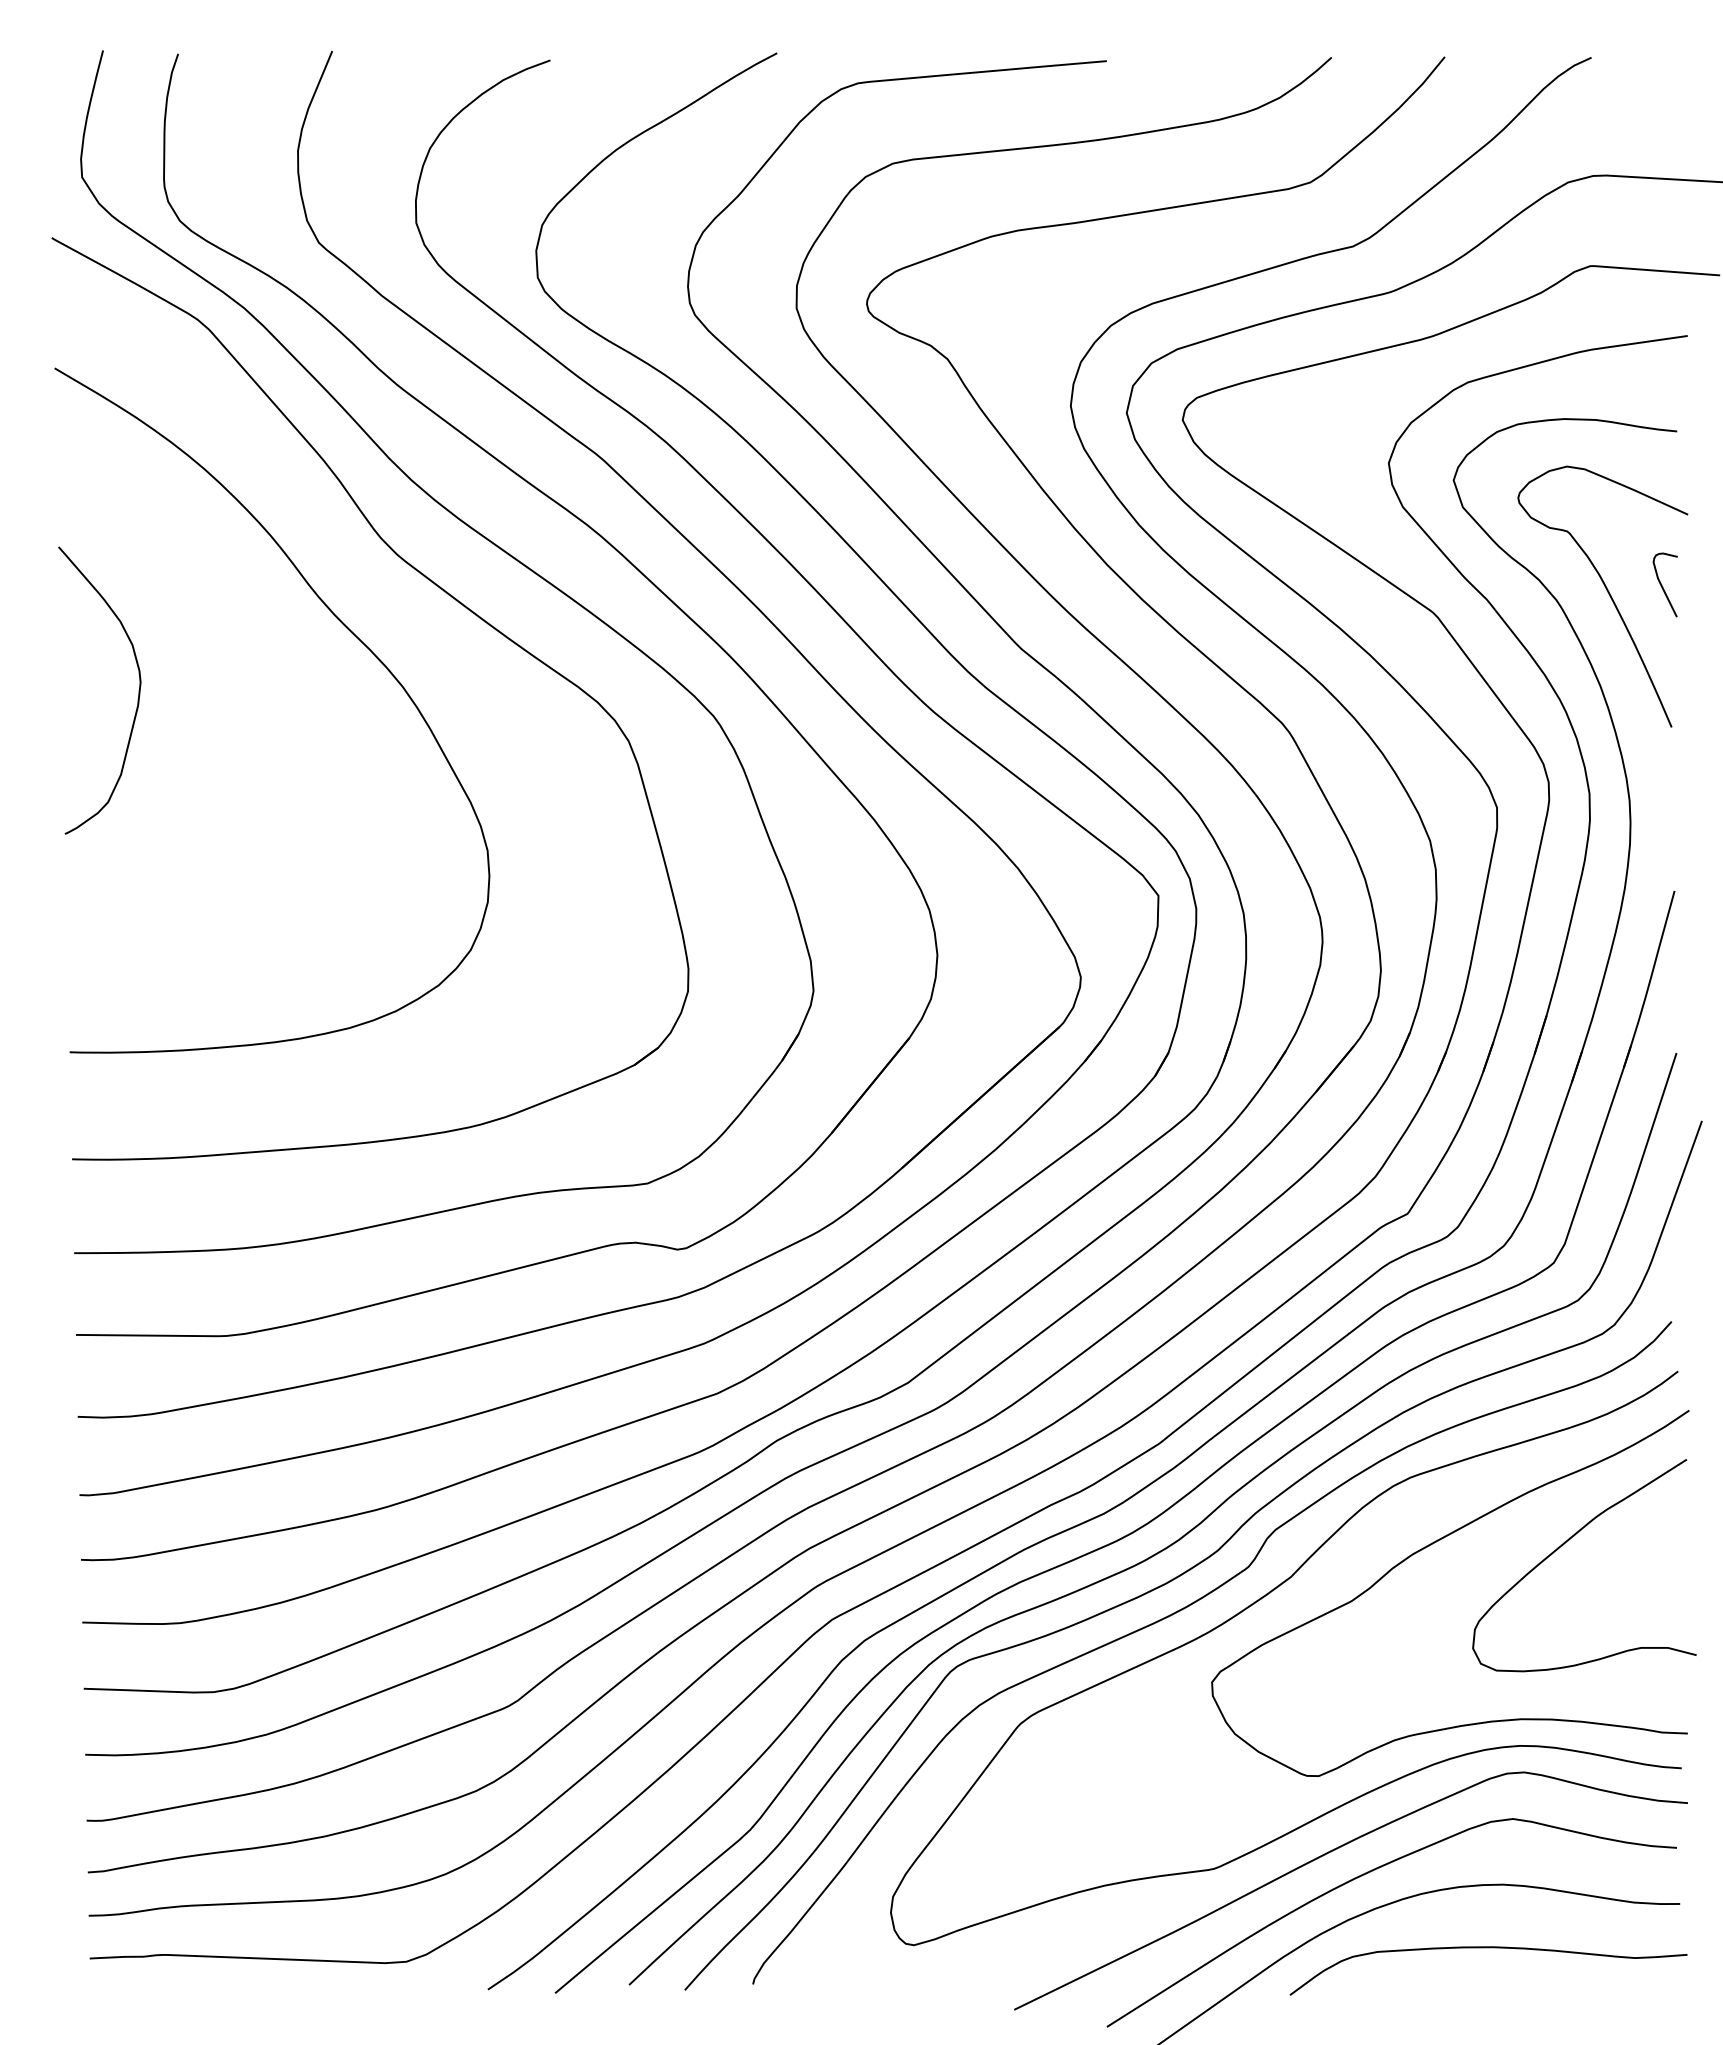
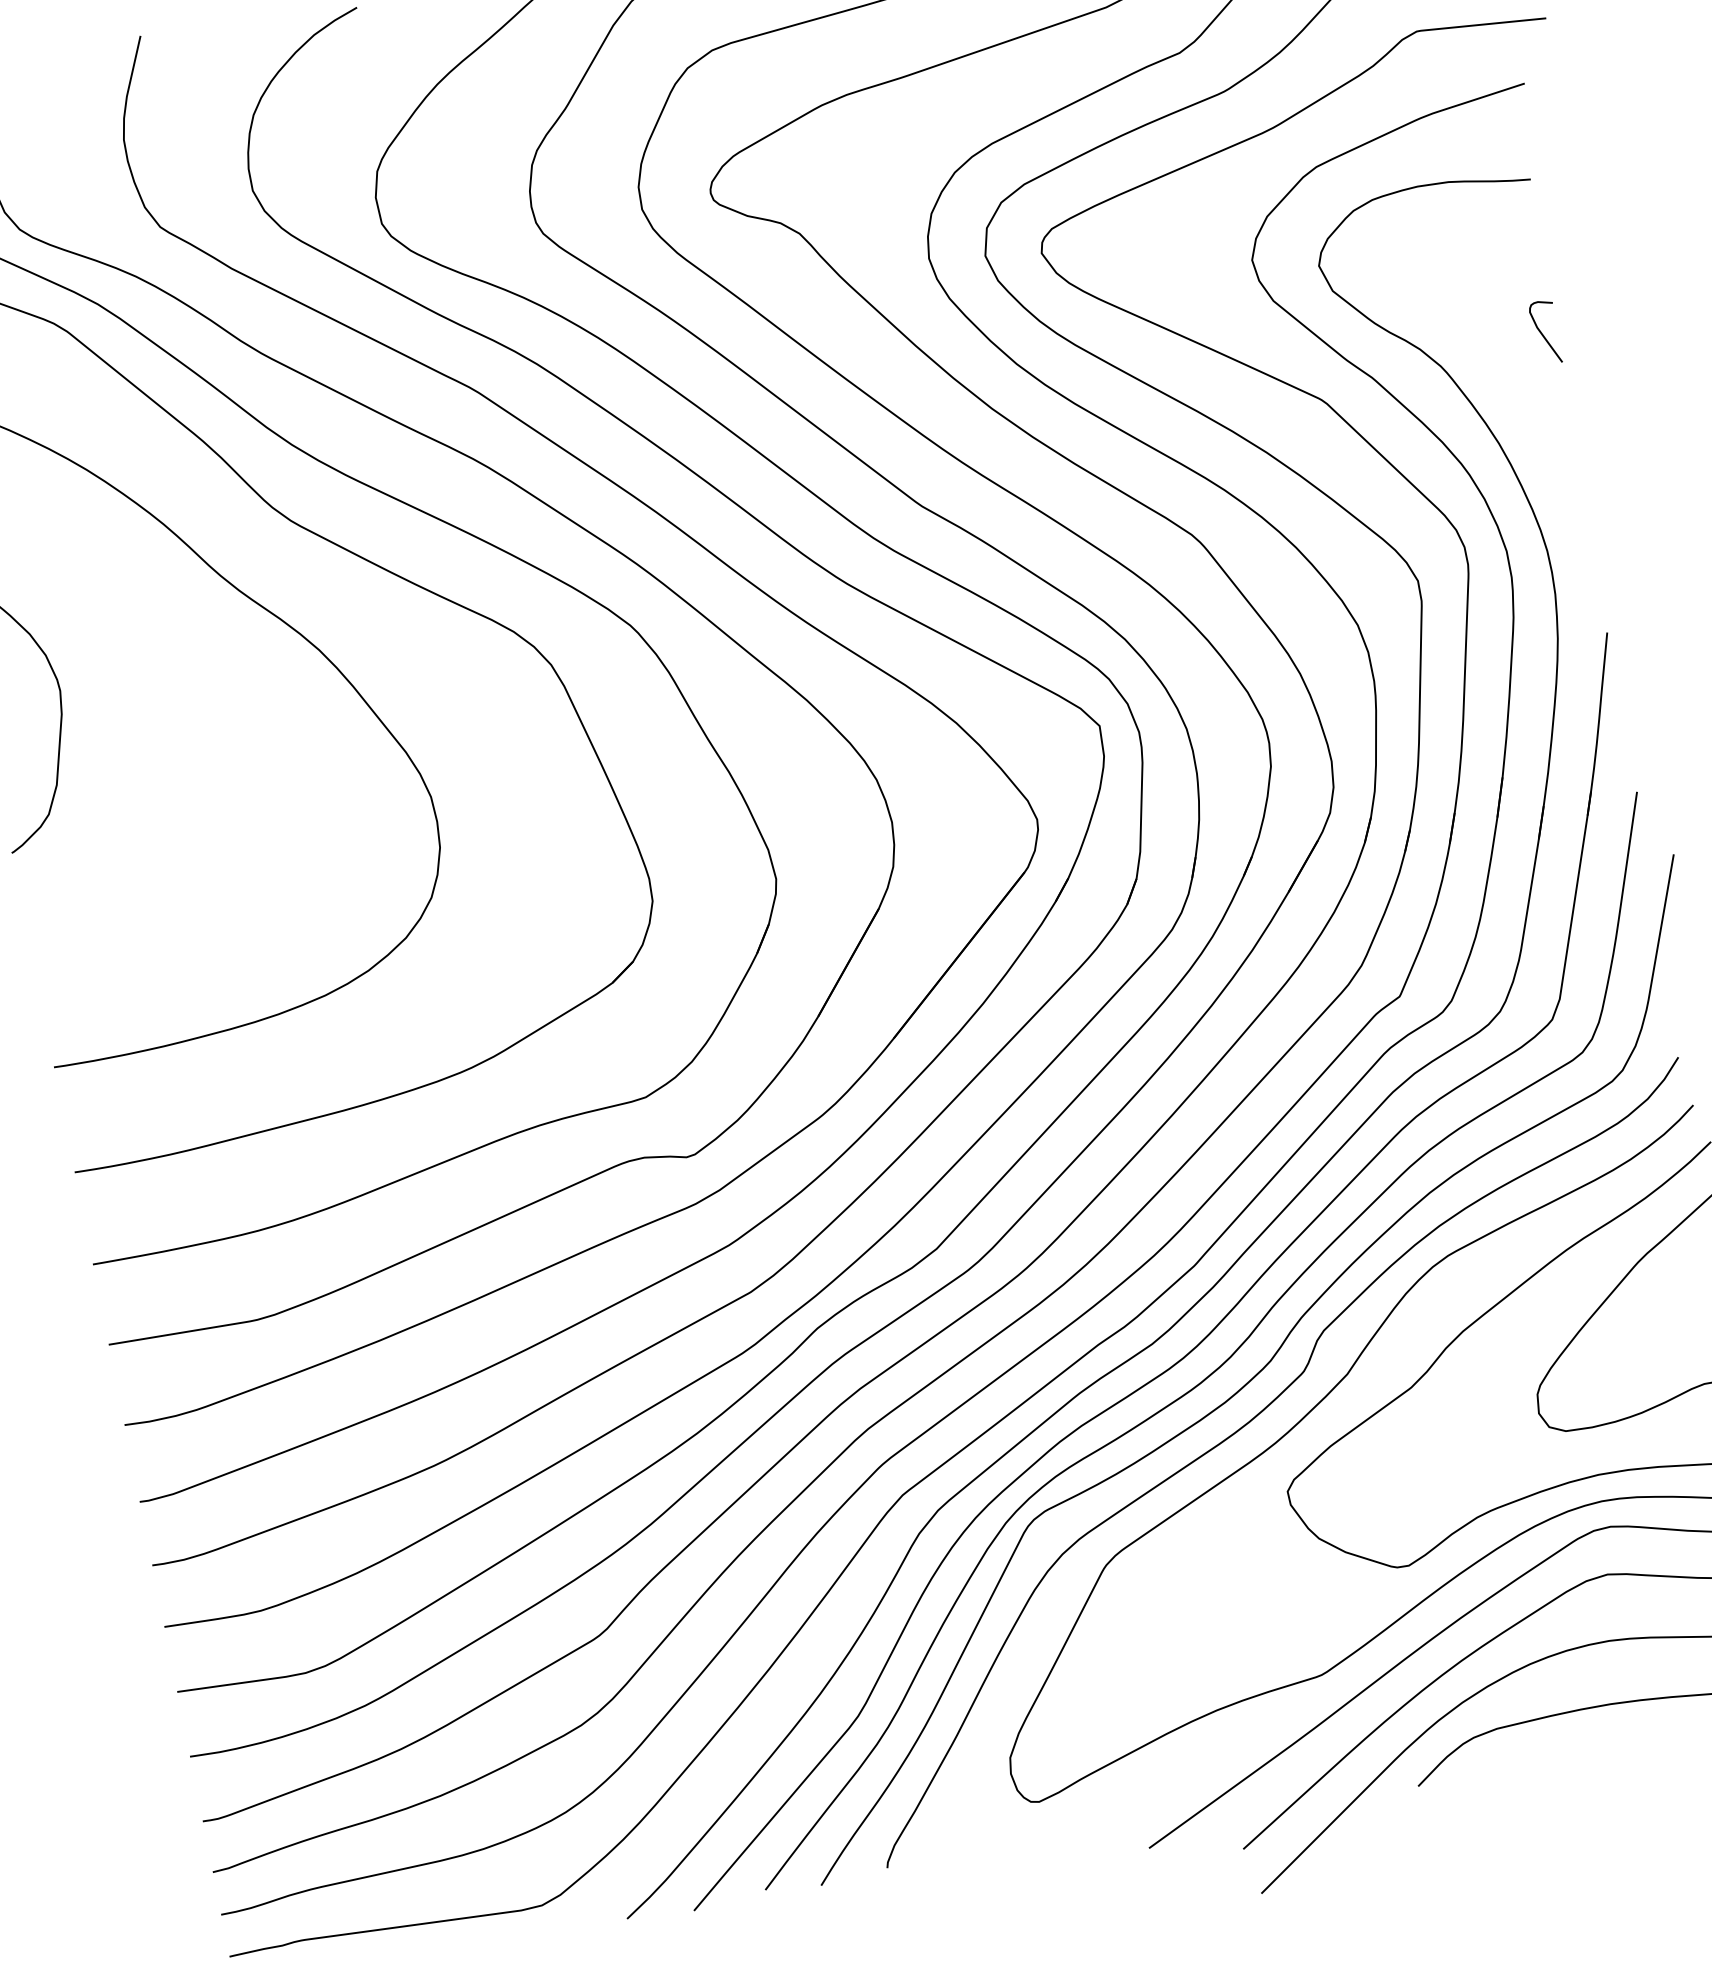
curve: (1608, 594) -> (1491, 351), removed

